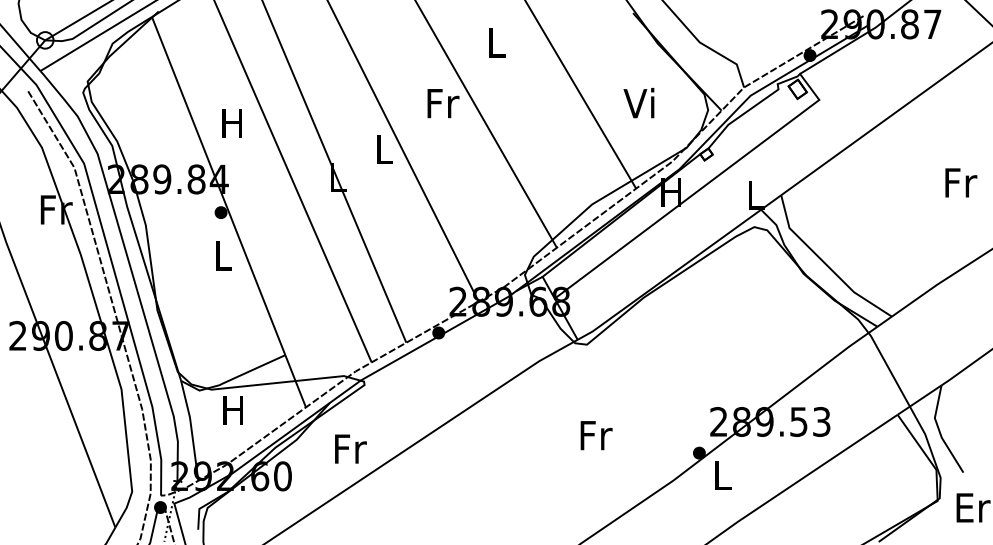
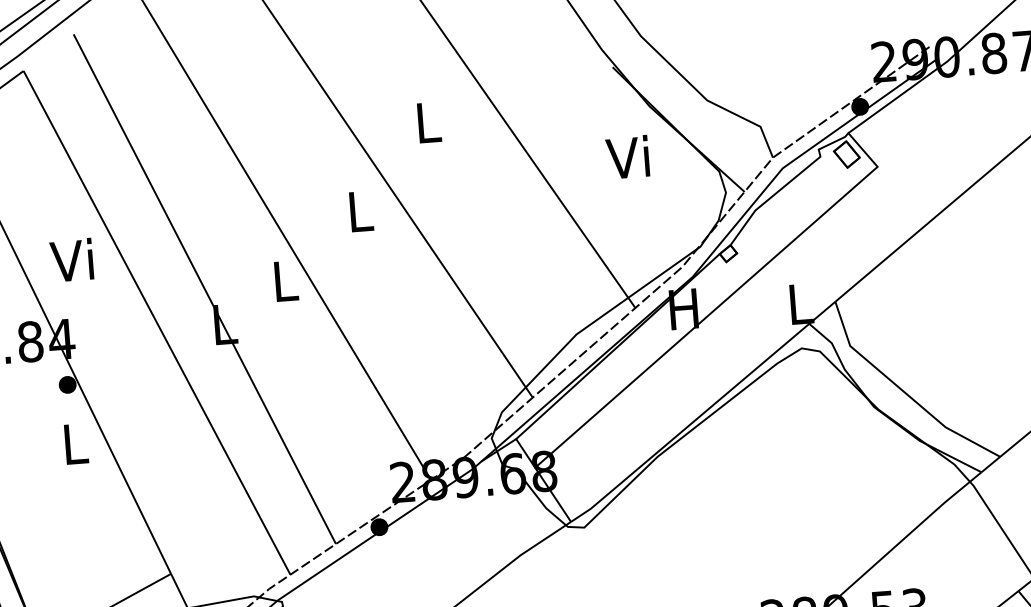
text: (443, 103) -> (361, 211), Fr -> L
text: (638, 103) -> (627, 157), moved
text: (230, 122) -> (71, 260), H -> Vi

